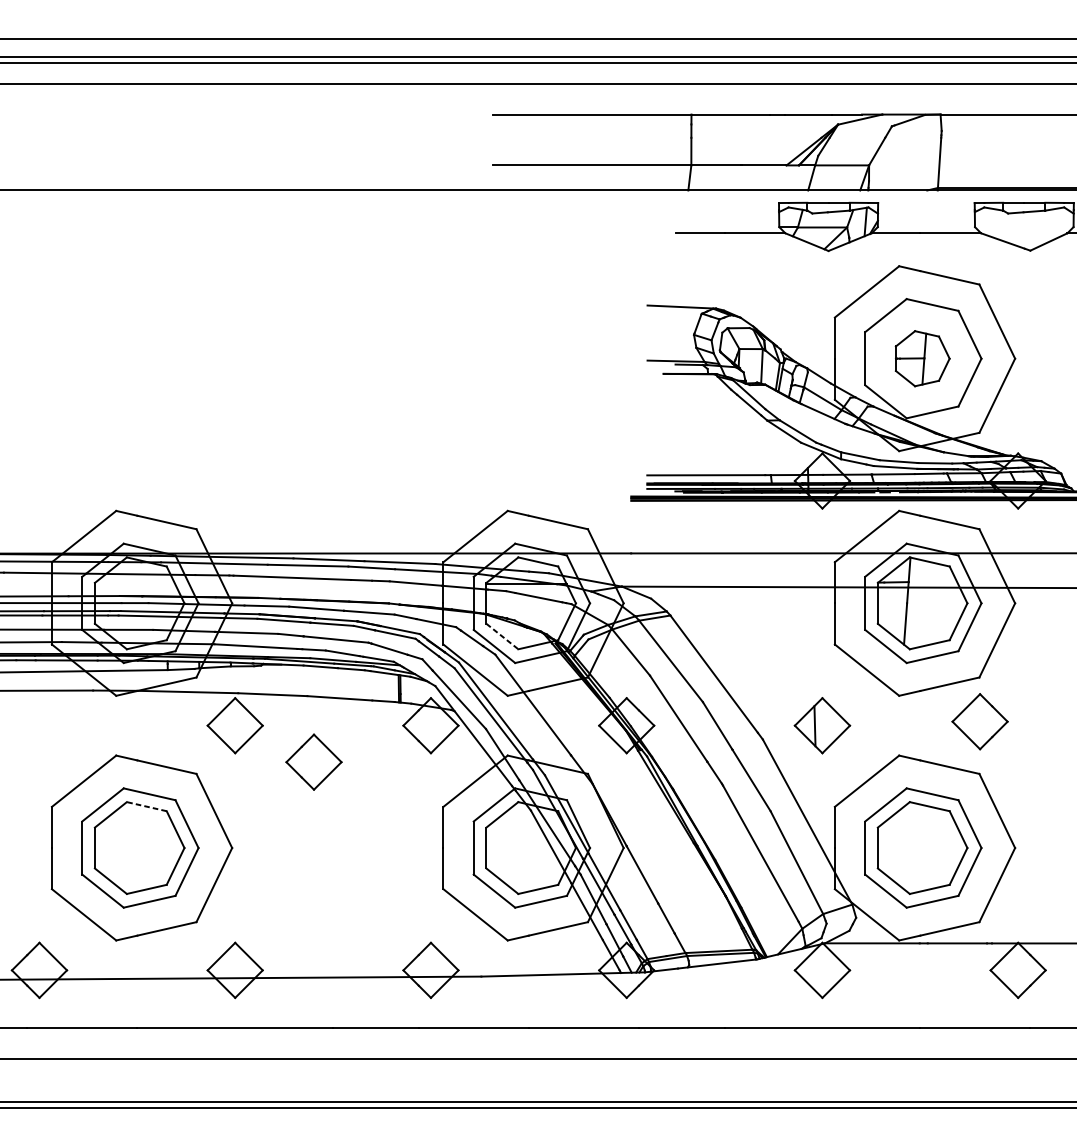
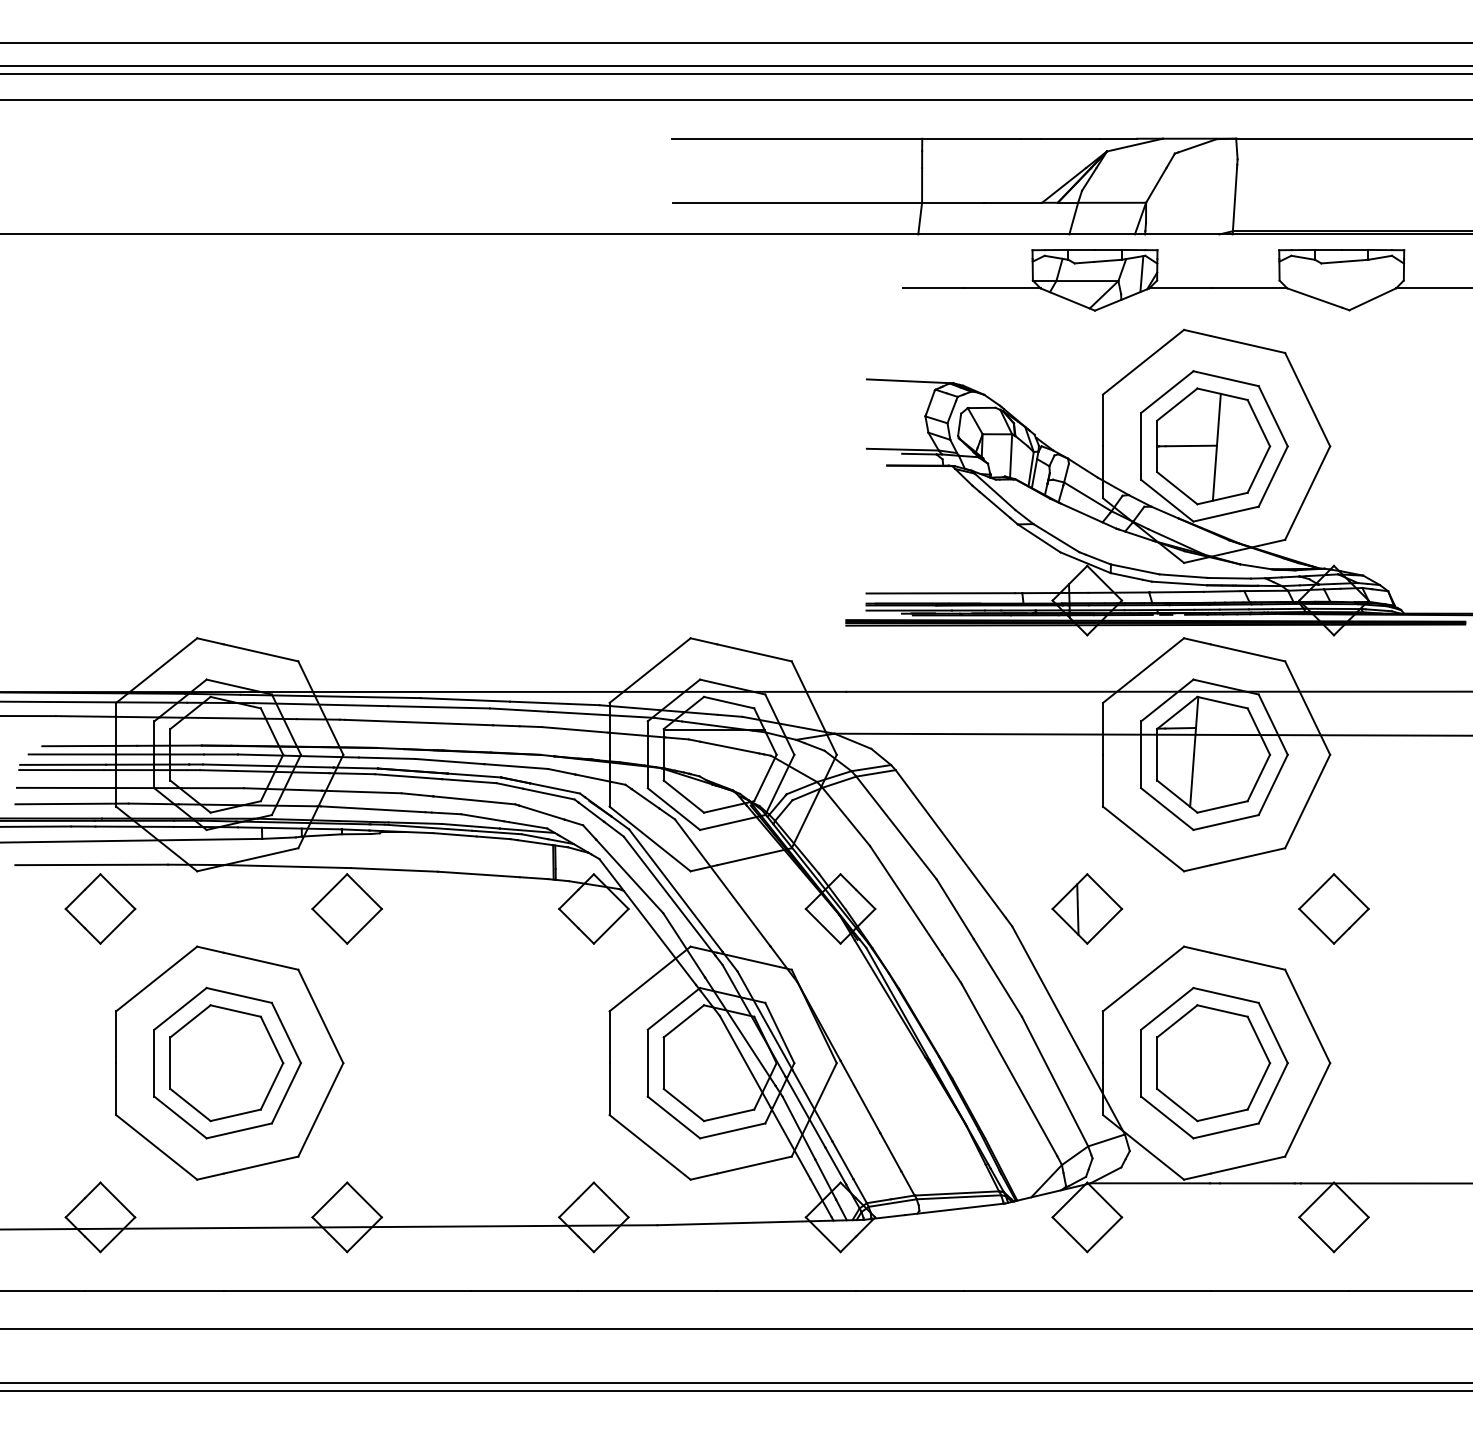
part: (922, 358) -> (1213, 446), size x1.67
line: (502, 636) -> (683, 796), dashed -> solid
part: (979, 721) -> (1333, 908), moved
part: (314, 761) -> (100, 908), moved
line: (146, 807) -> (235, 1011), dashed -> solid

